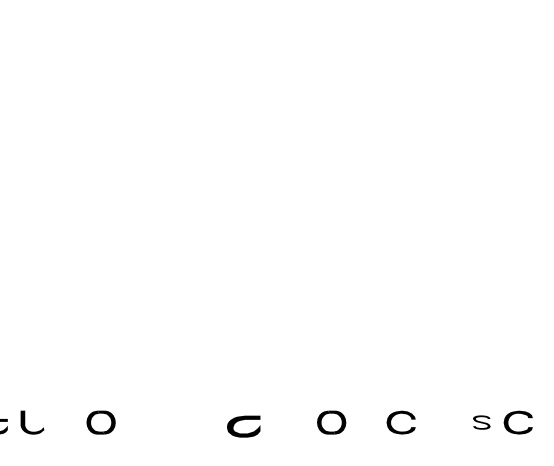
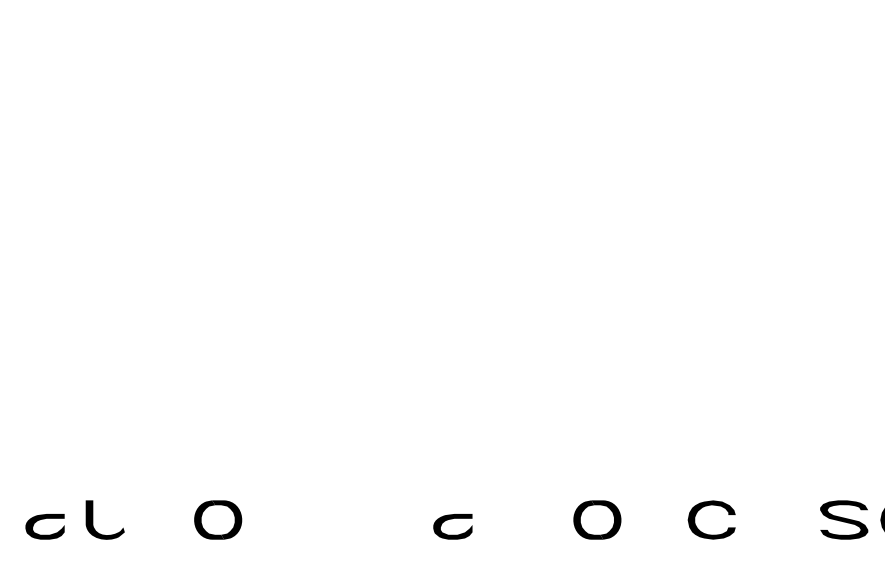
part: (481, 422) -> (843, 519), size x1.67
part: (243, 426) -> (452, 526), size x0.71

